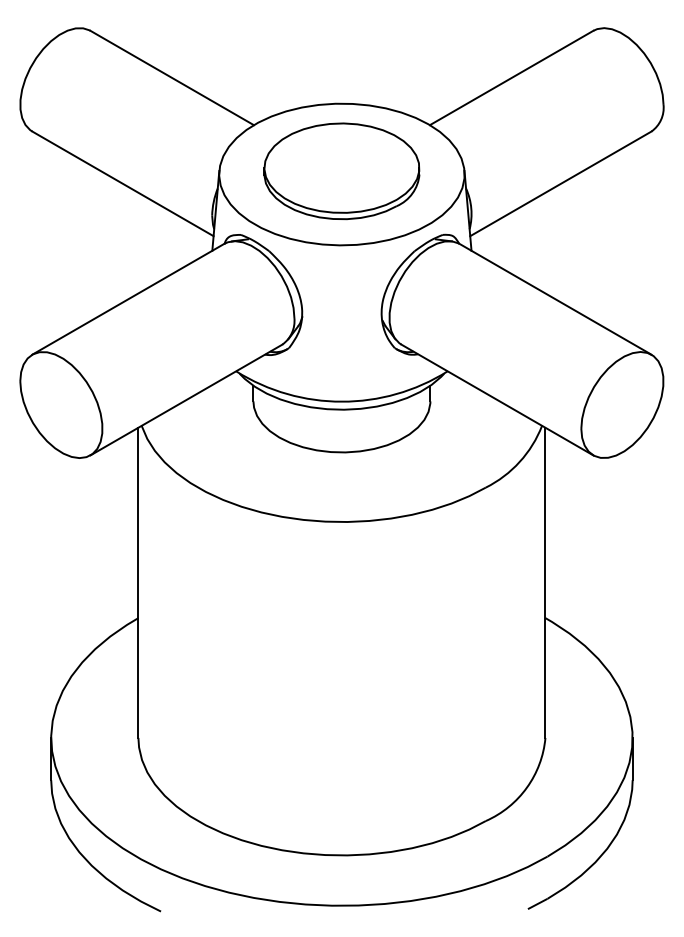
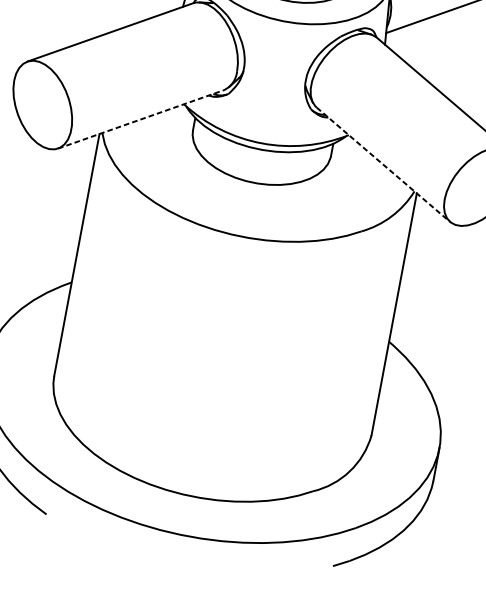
line: (186, 400) -> (140, 119), solid -> dashed
line: (497, 400) -> (383, 165), solid -> dashed

